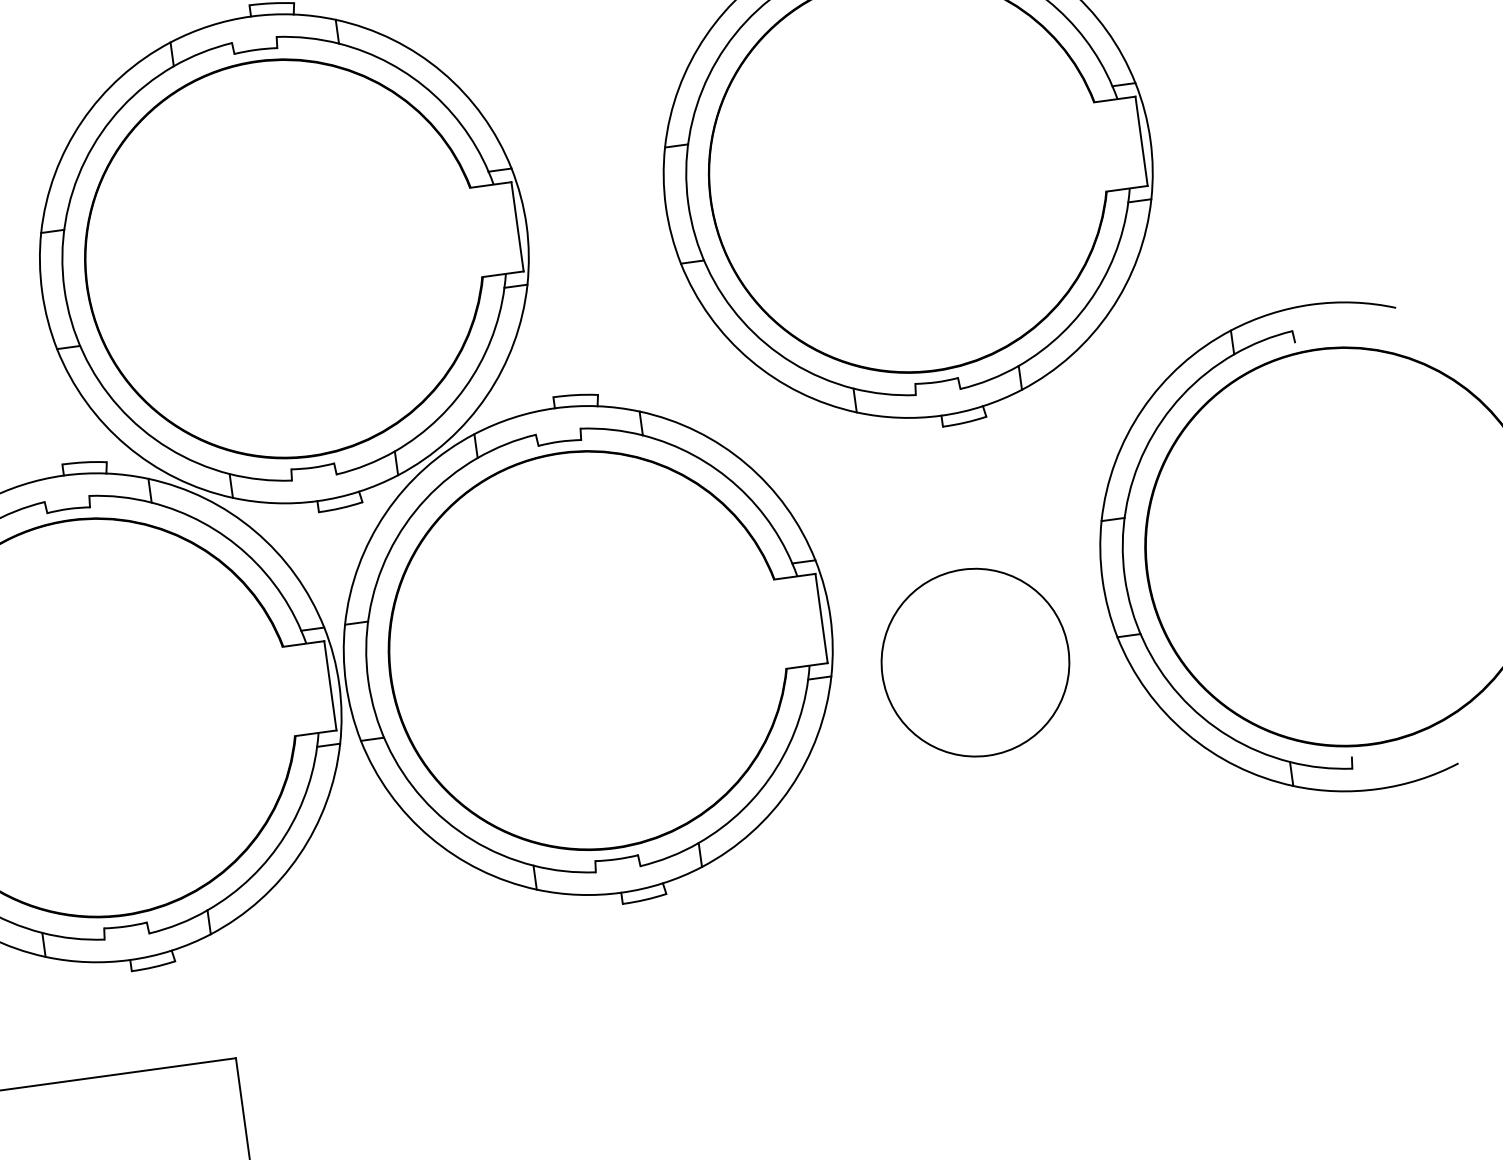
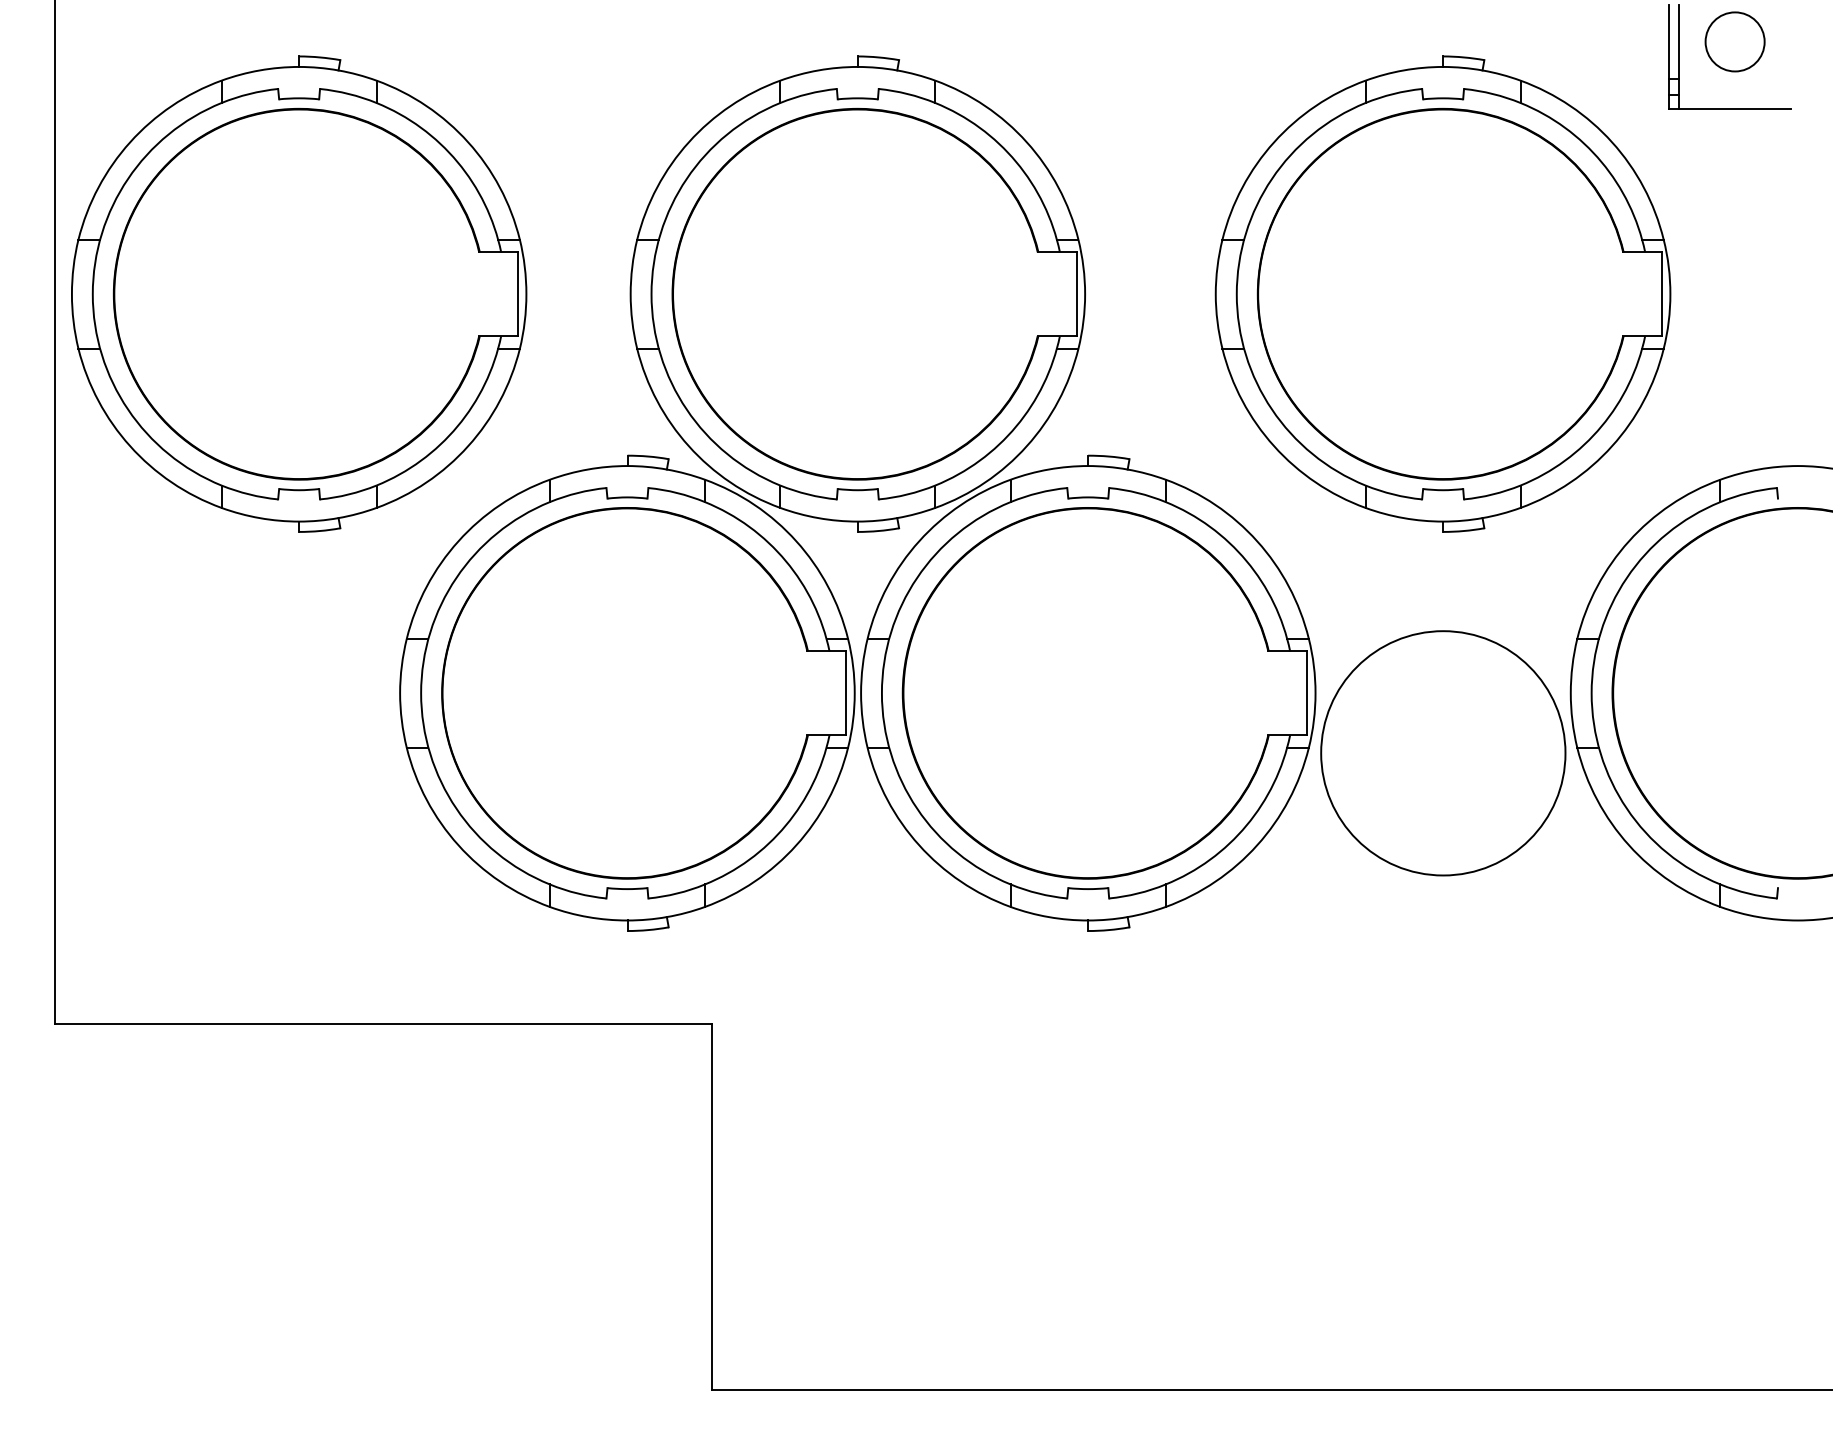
circle: (975, 662) -> (1443, 753), size x1.4

